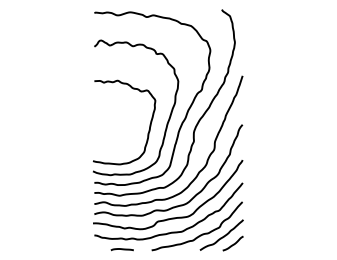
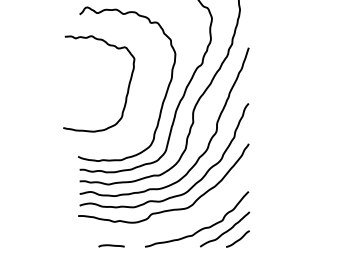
curve: (148, 129) -> (126, 91), moved
curve: (171, 231) -> (167, 225), removed

